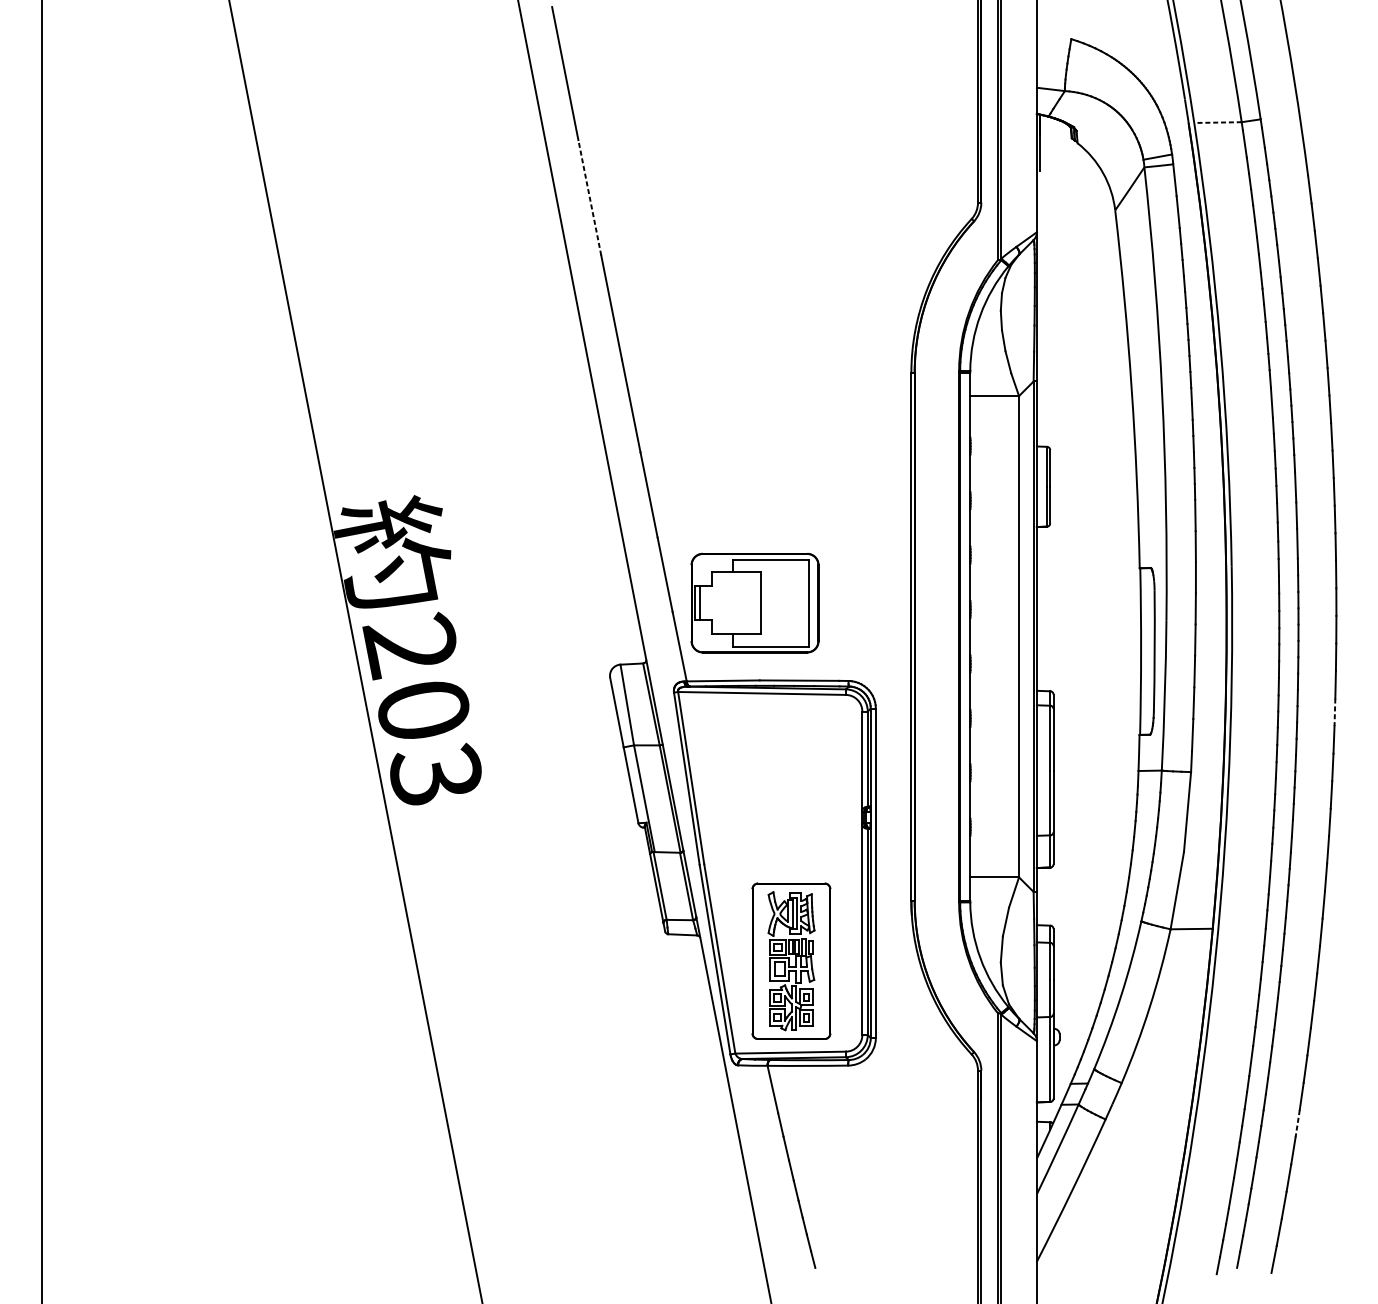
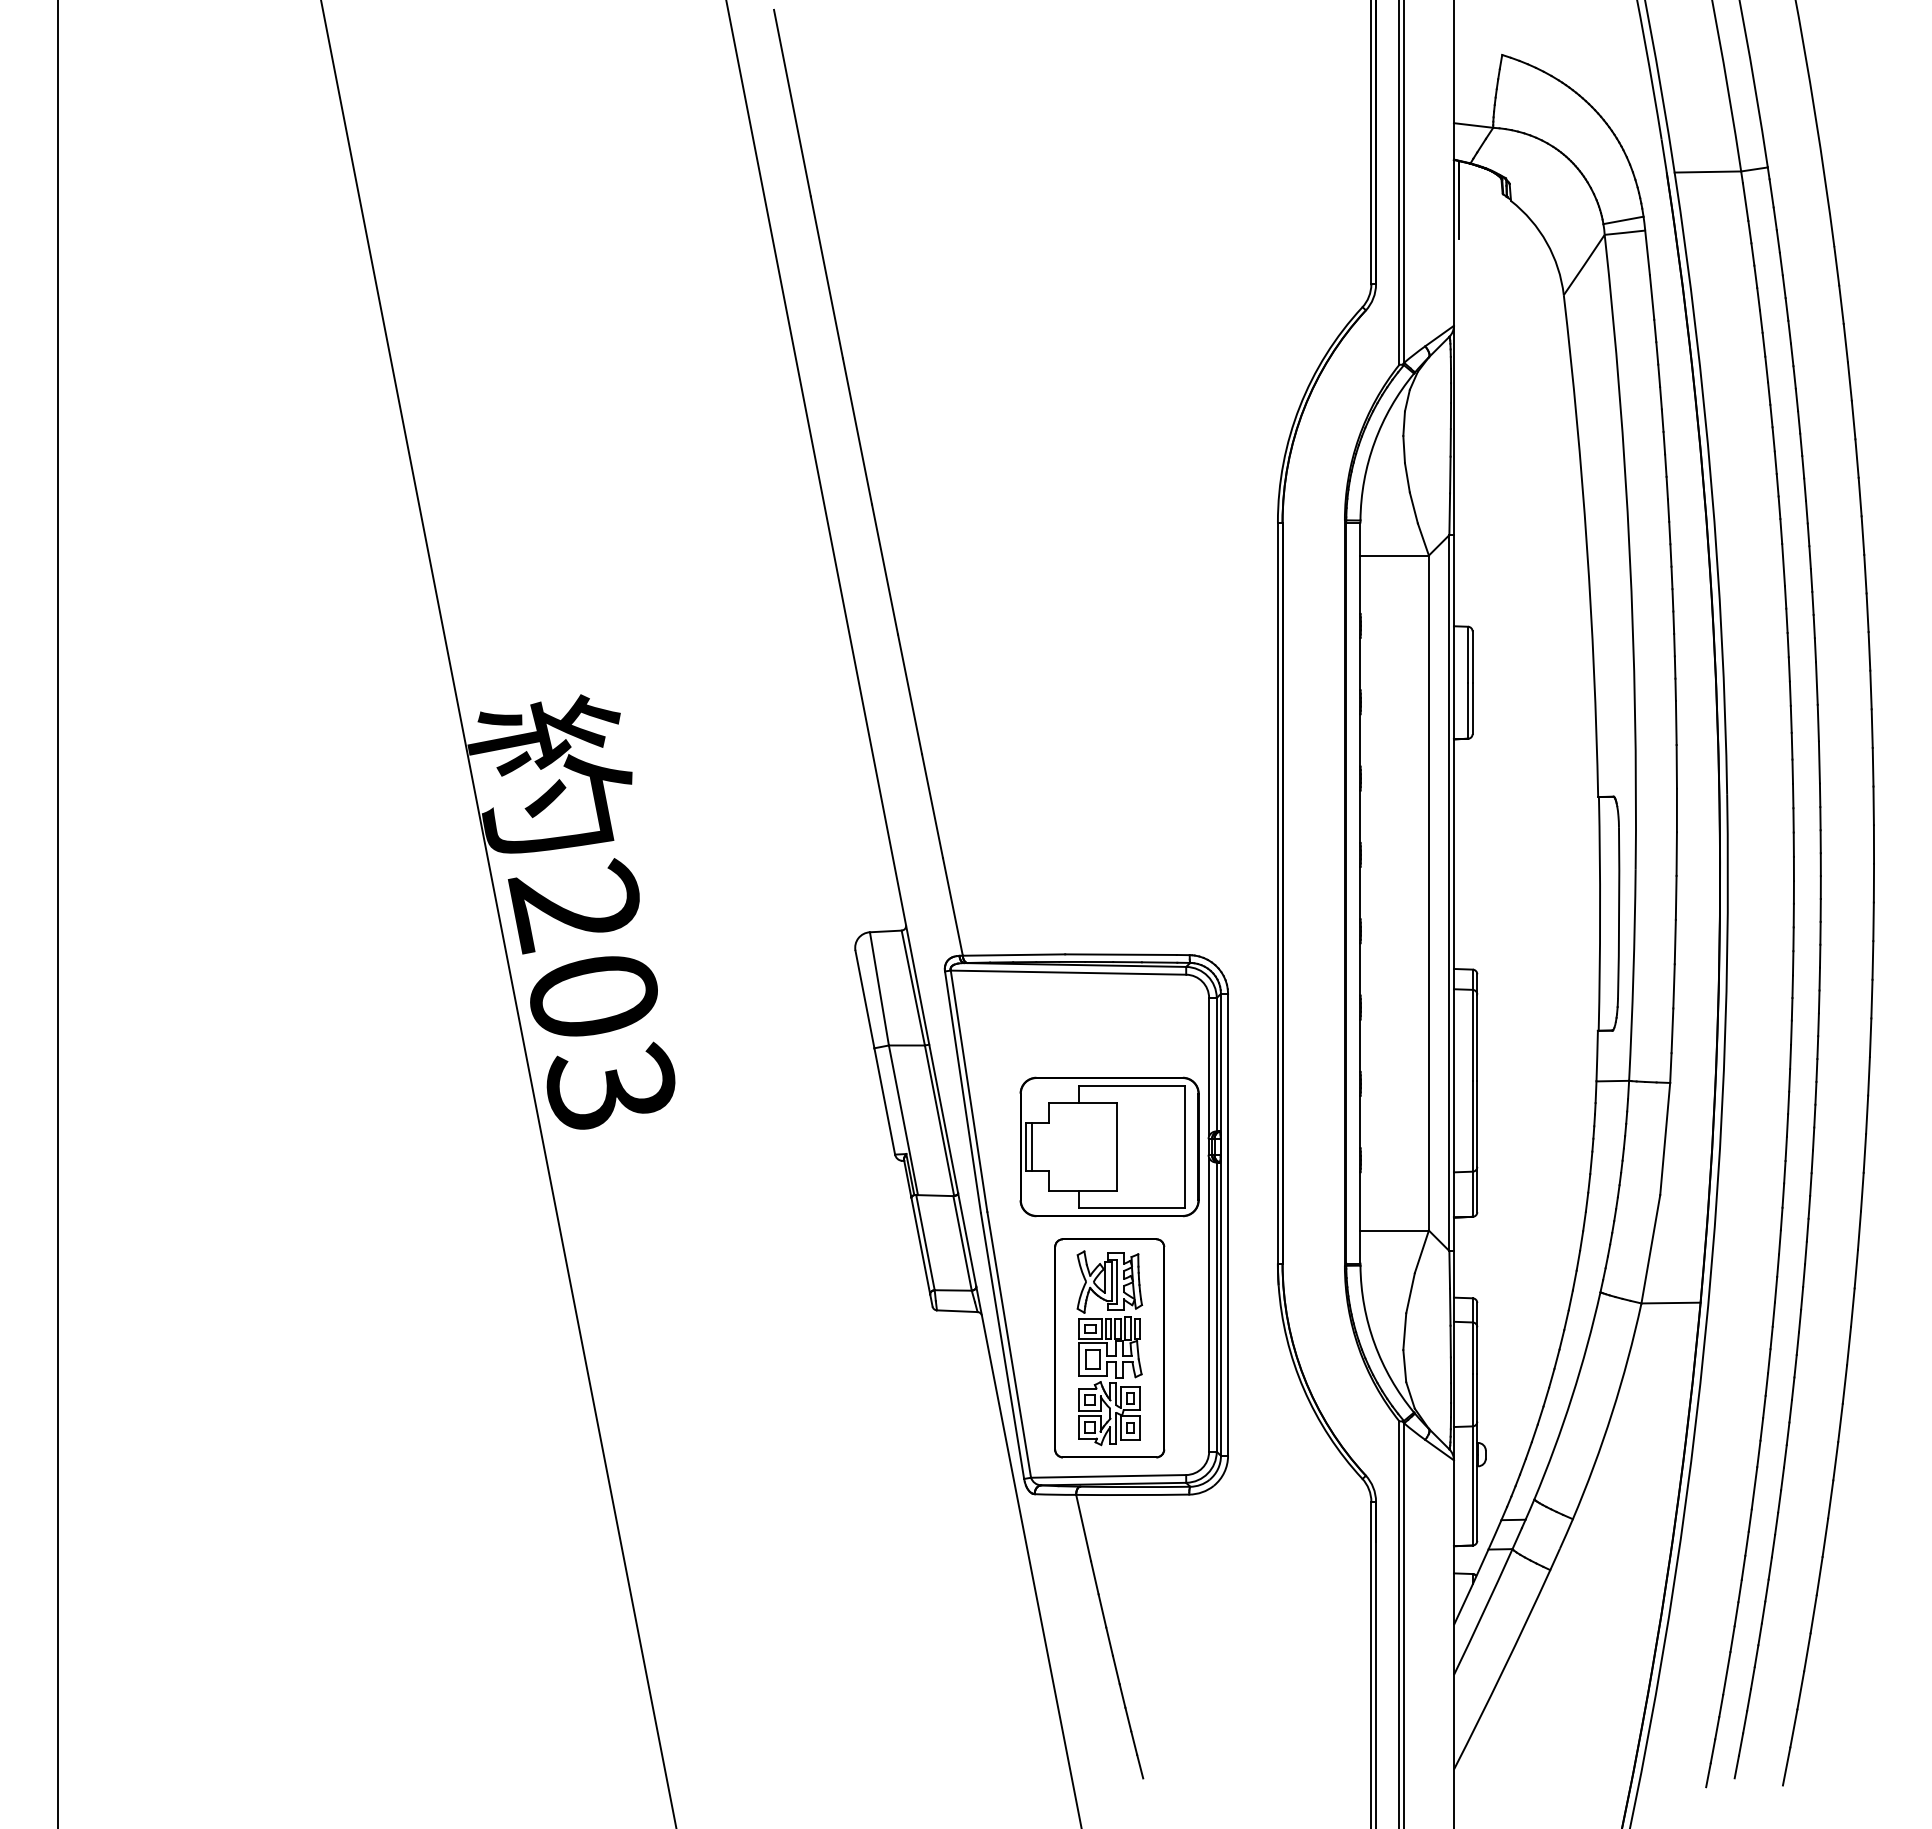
line: (1217, 122) -> (1707, 172), dashed -> solid
line: (589, 197) -> (826, 277), dashed -> solid
part: (754, 602) -> (1109, 1146), moved
line: (1334, 712) -> (1871, 999), dashed -> solid
line: (1297, 1124) -> (1819, 1576), dashed -> solid

